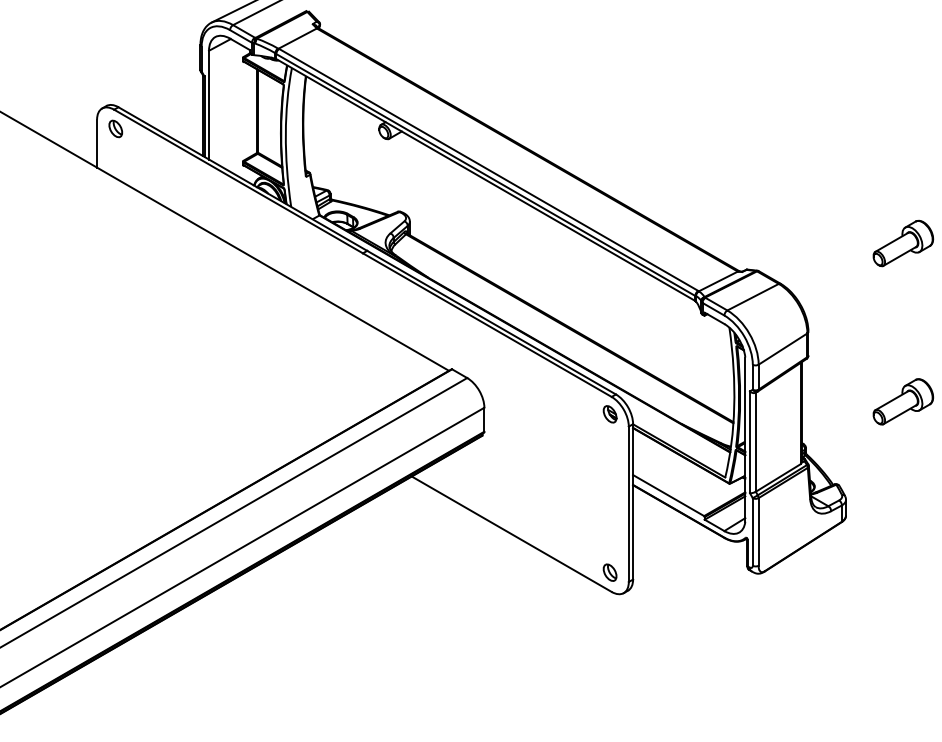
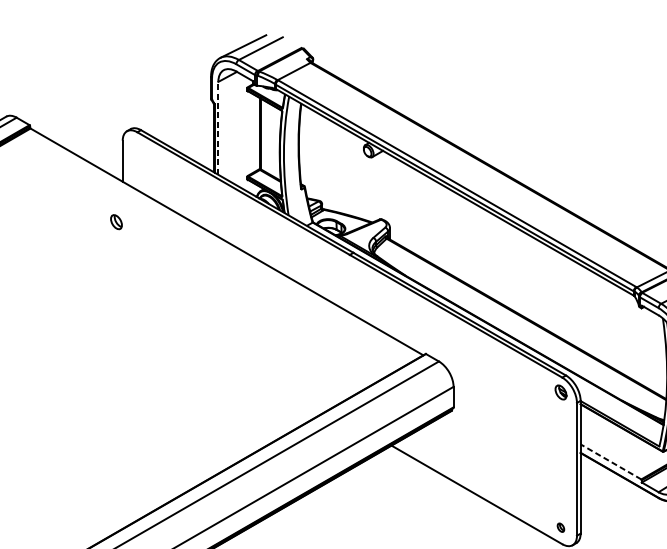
line: (209, 104) -> (218, 127), solid -> dashed
part: (115, 128) -> (116, 221), moved
line: (668, 495) -> (610, 461), solid -> dashed
part: (609, 572) -> (560, 527), size x0.6

